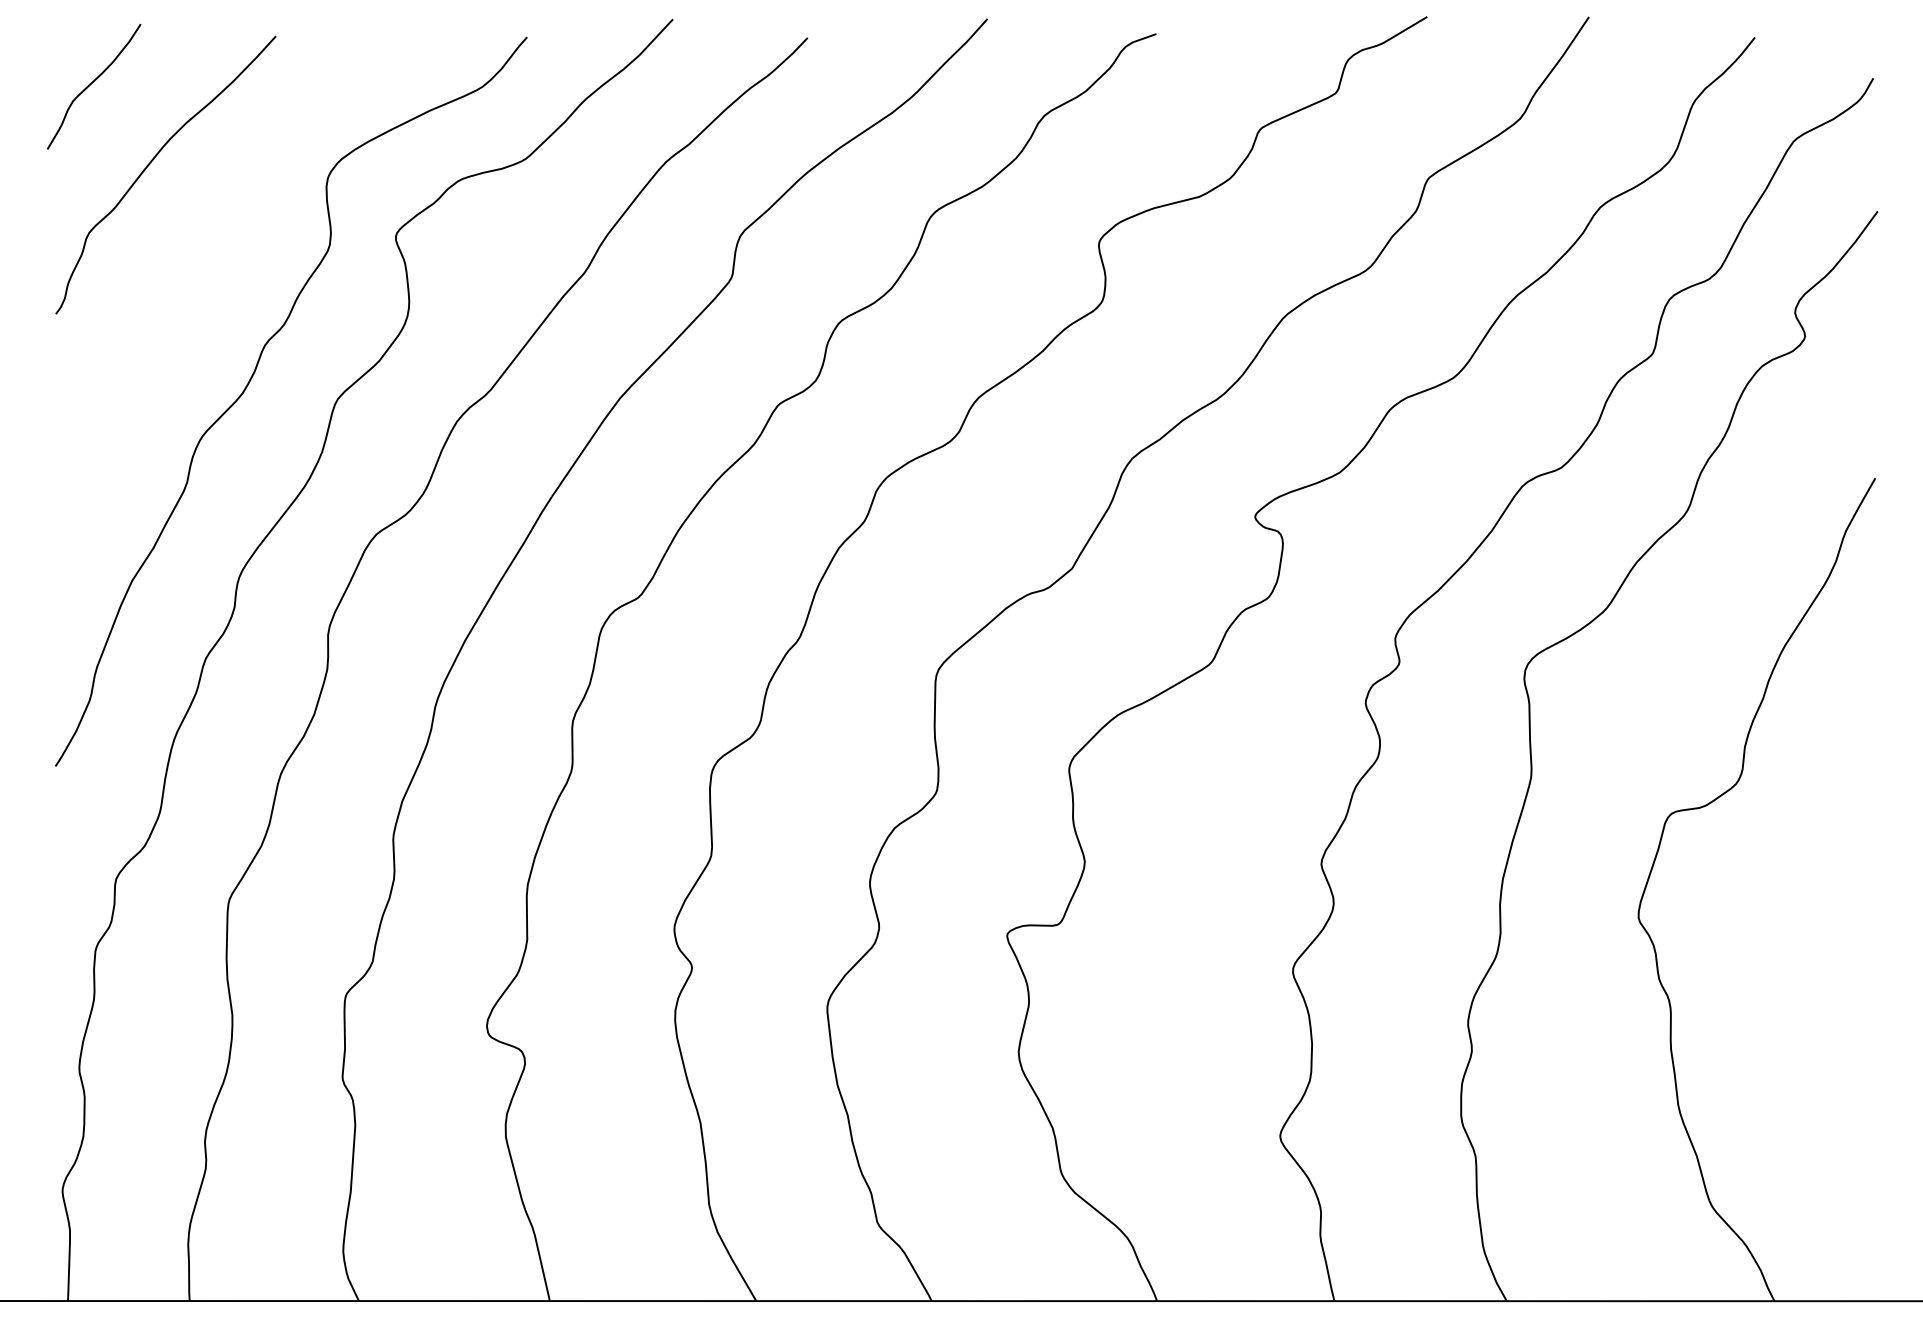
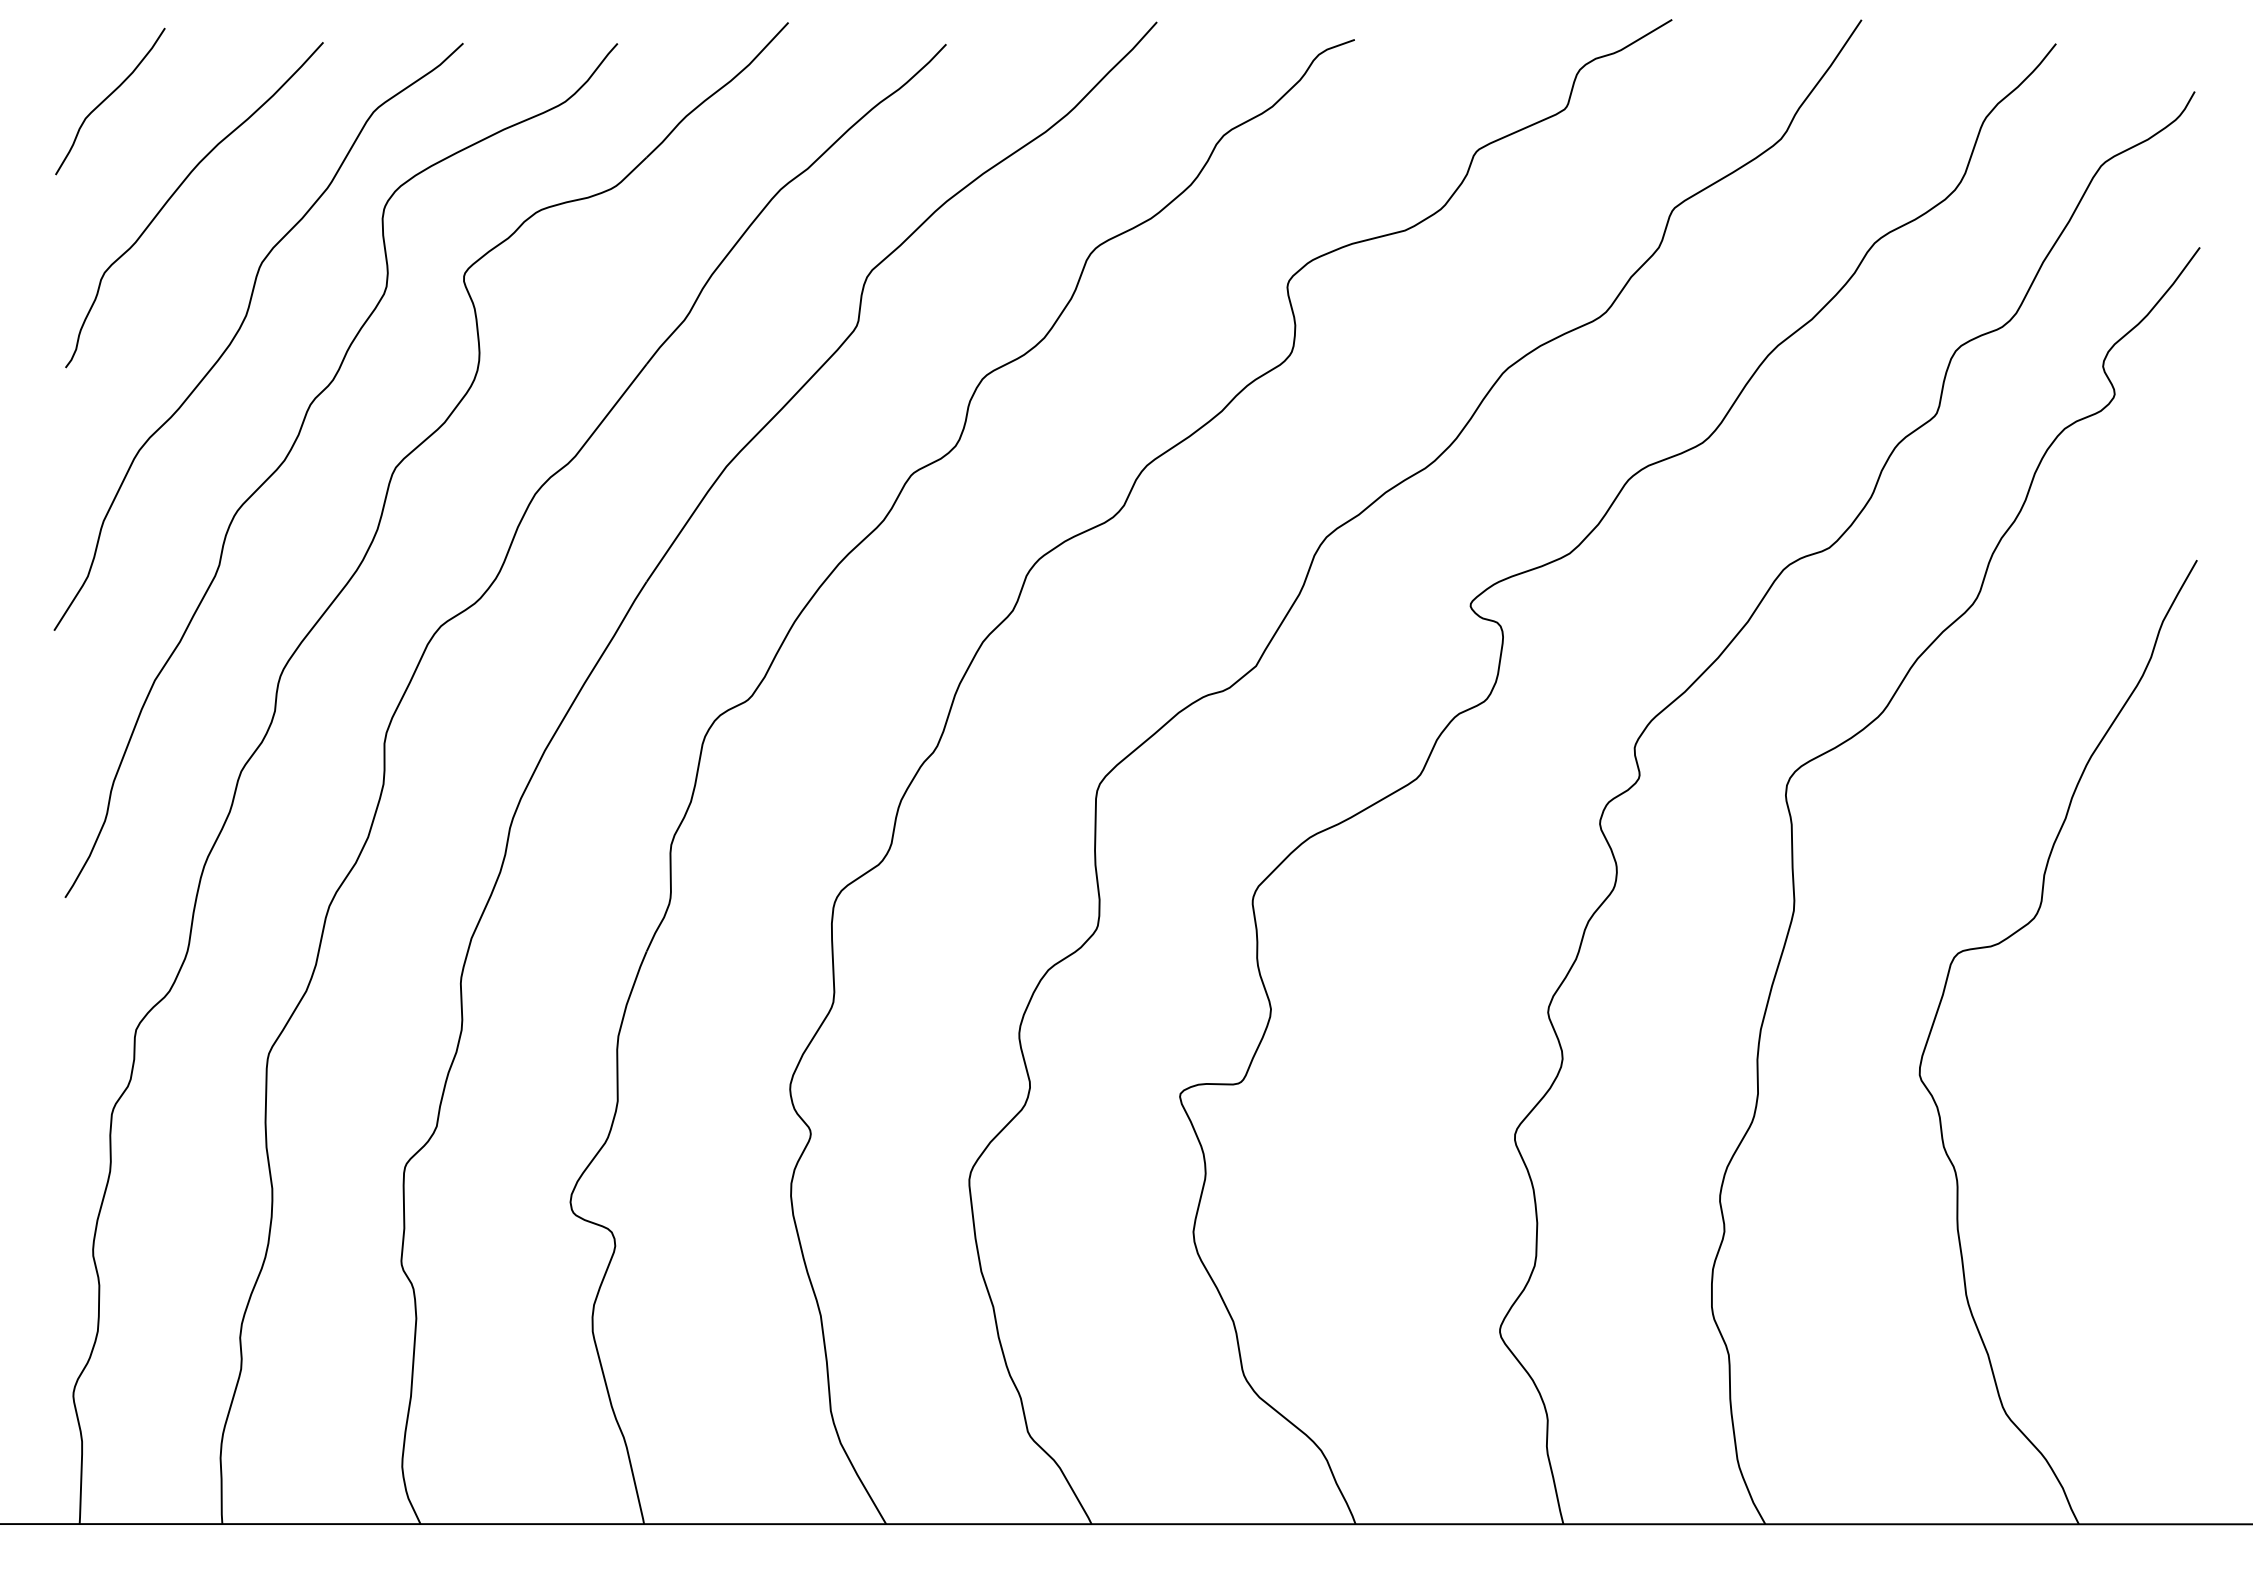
curve: (206, 279) -> (241, 327), added

